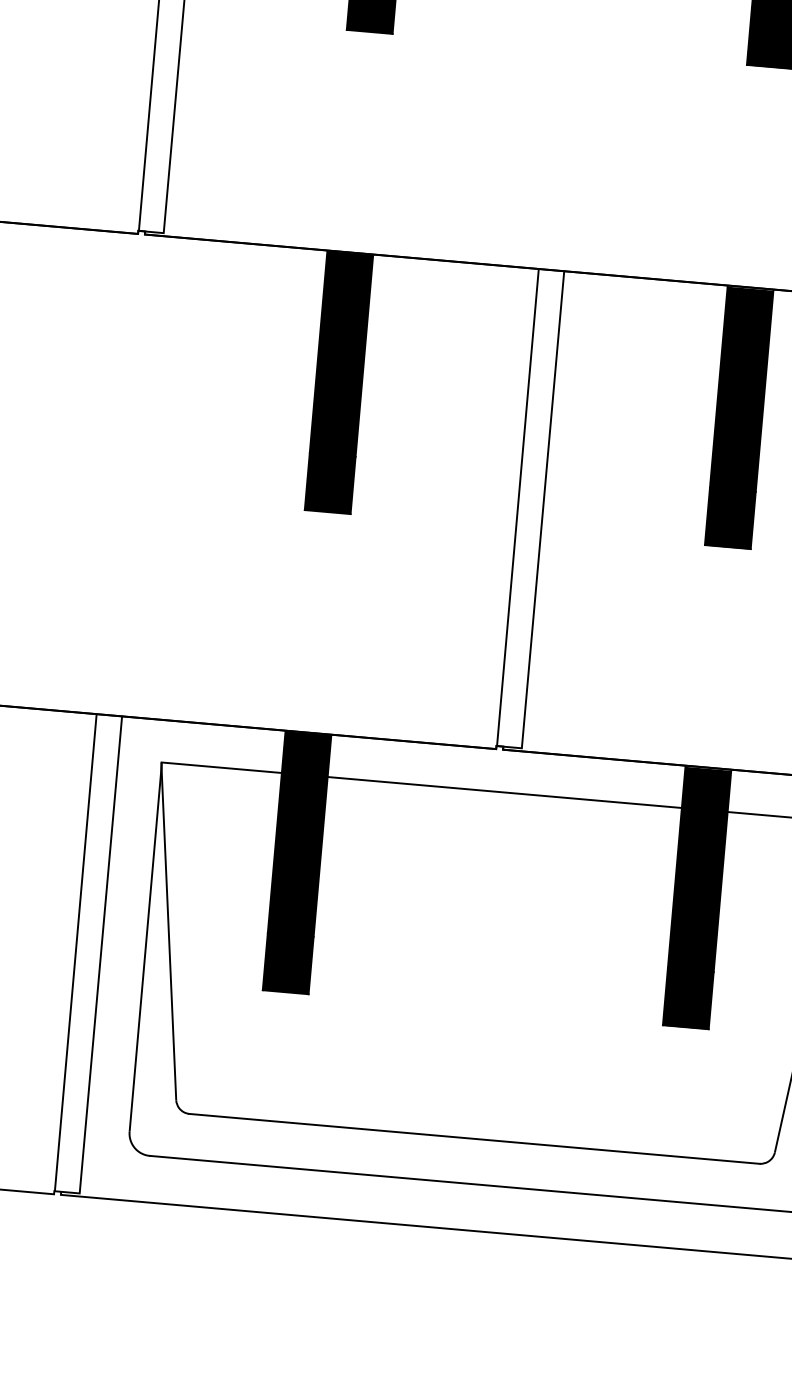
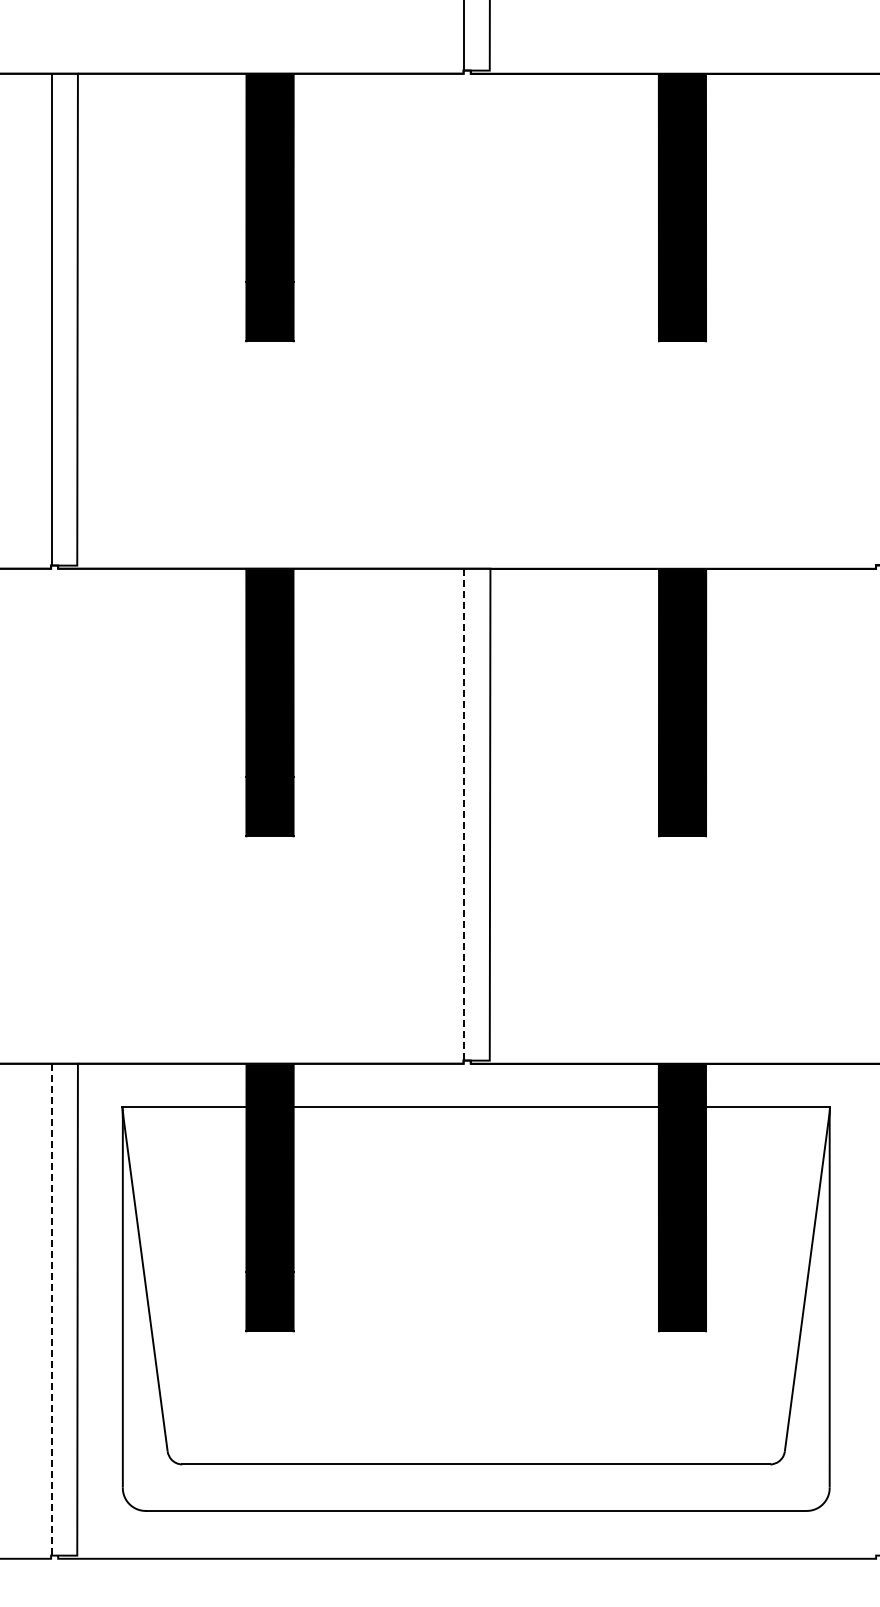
line: (518, 507) -> (464, 814), solid -> dashed
line: (75, 952) -> (51, 1309), solid -> dashed

